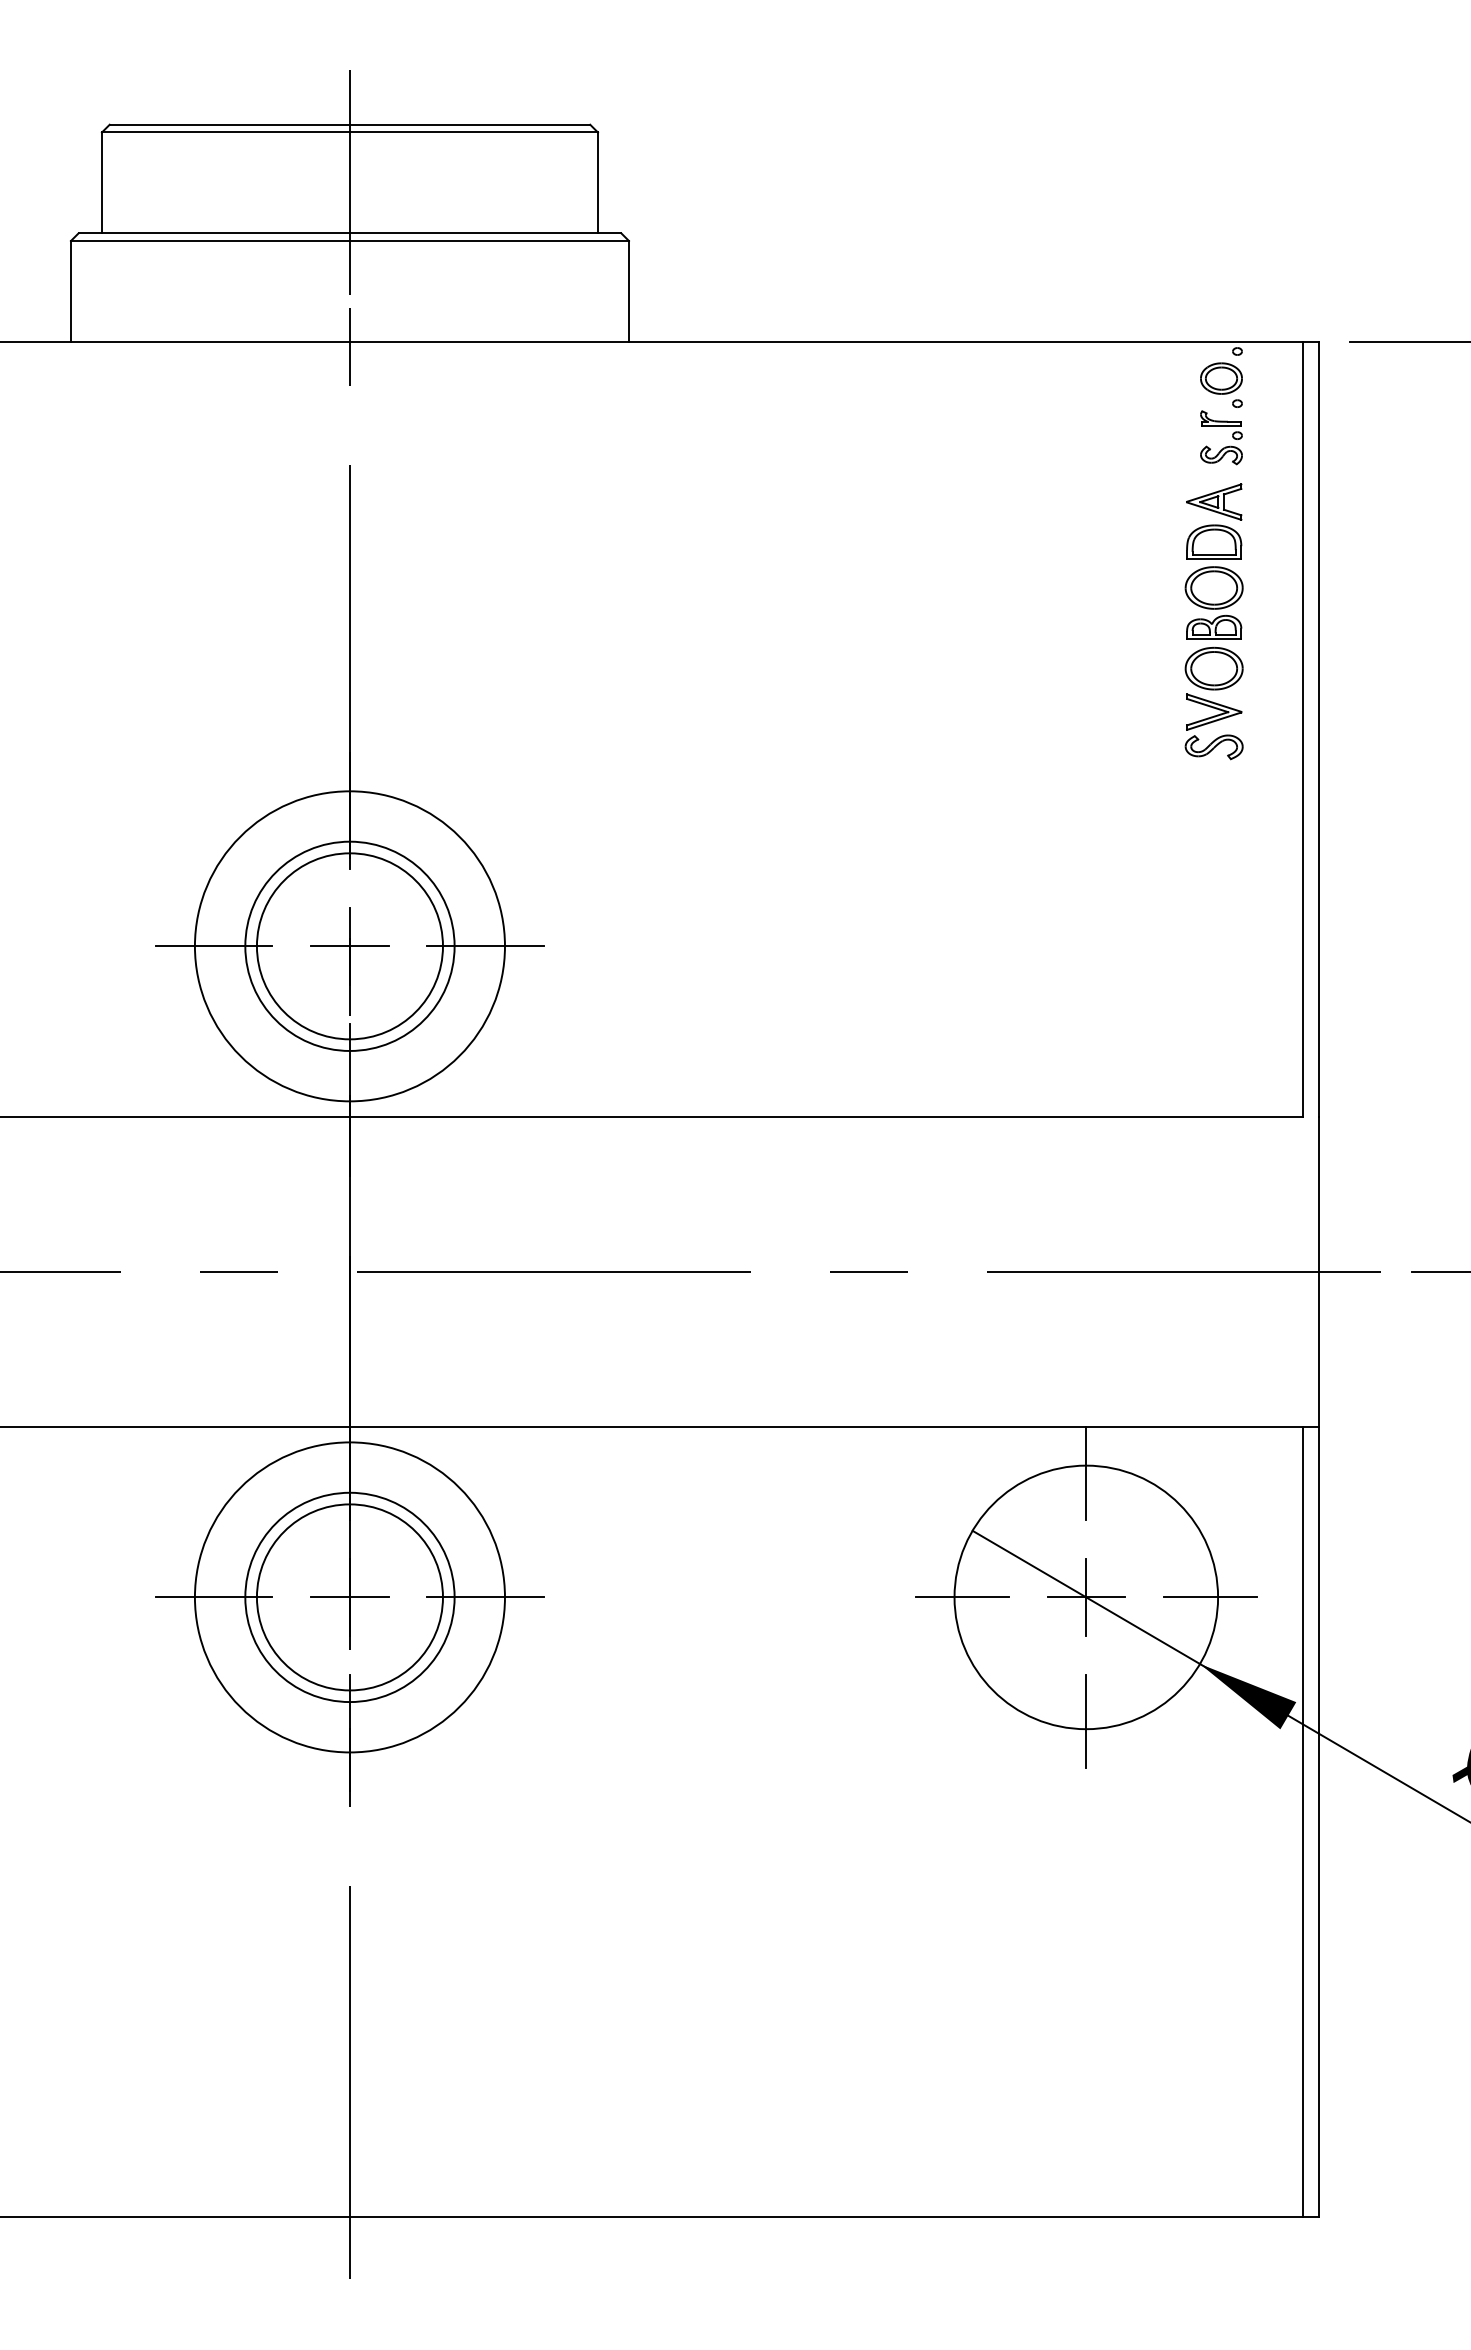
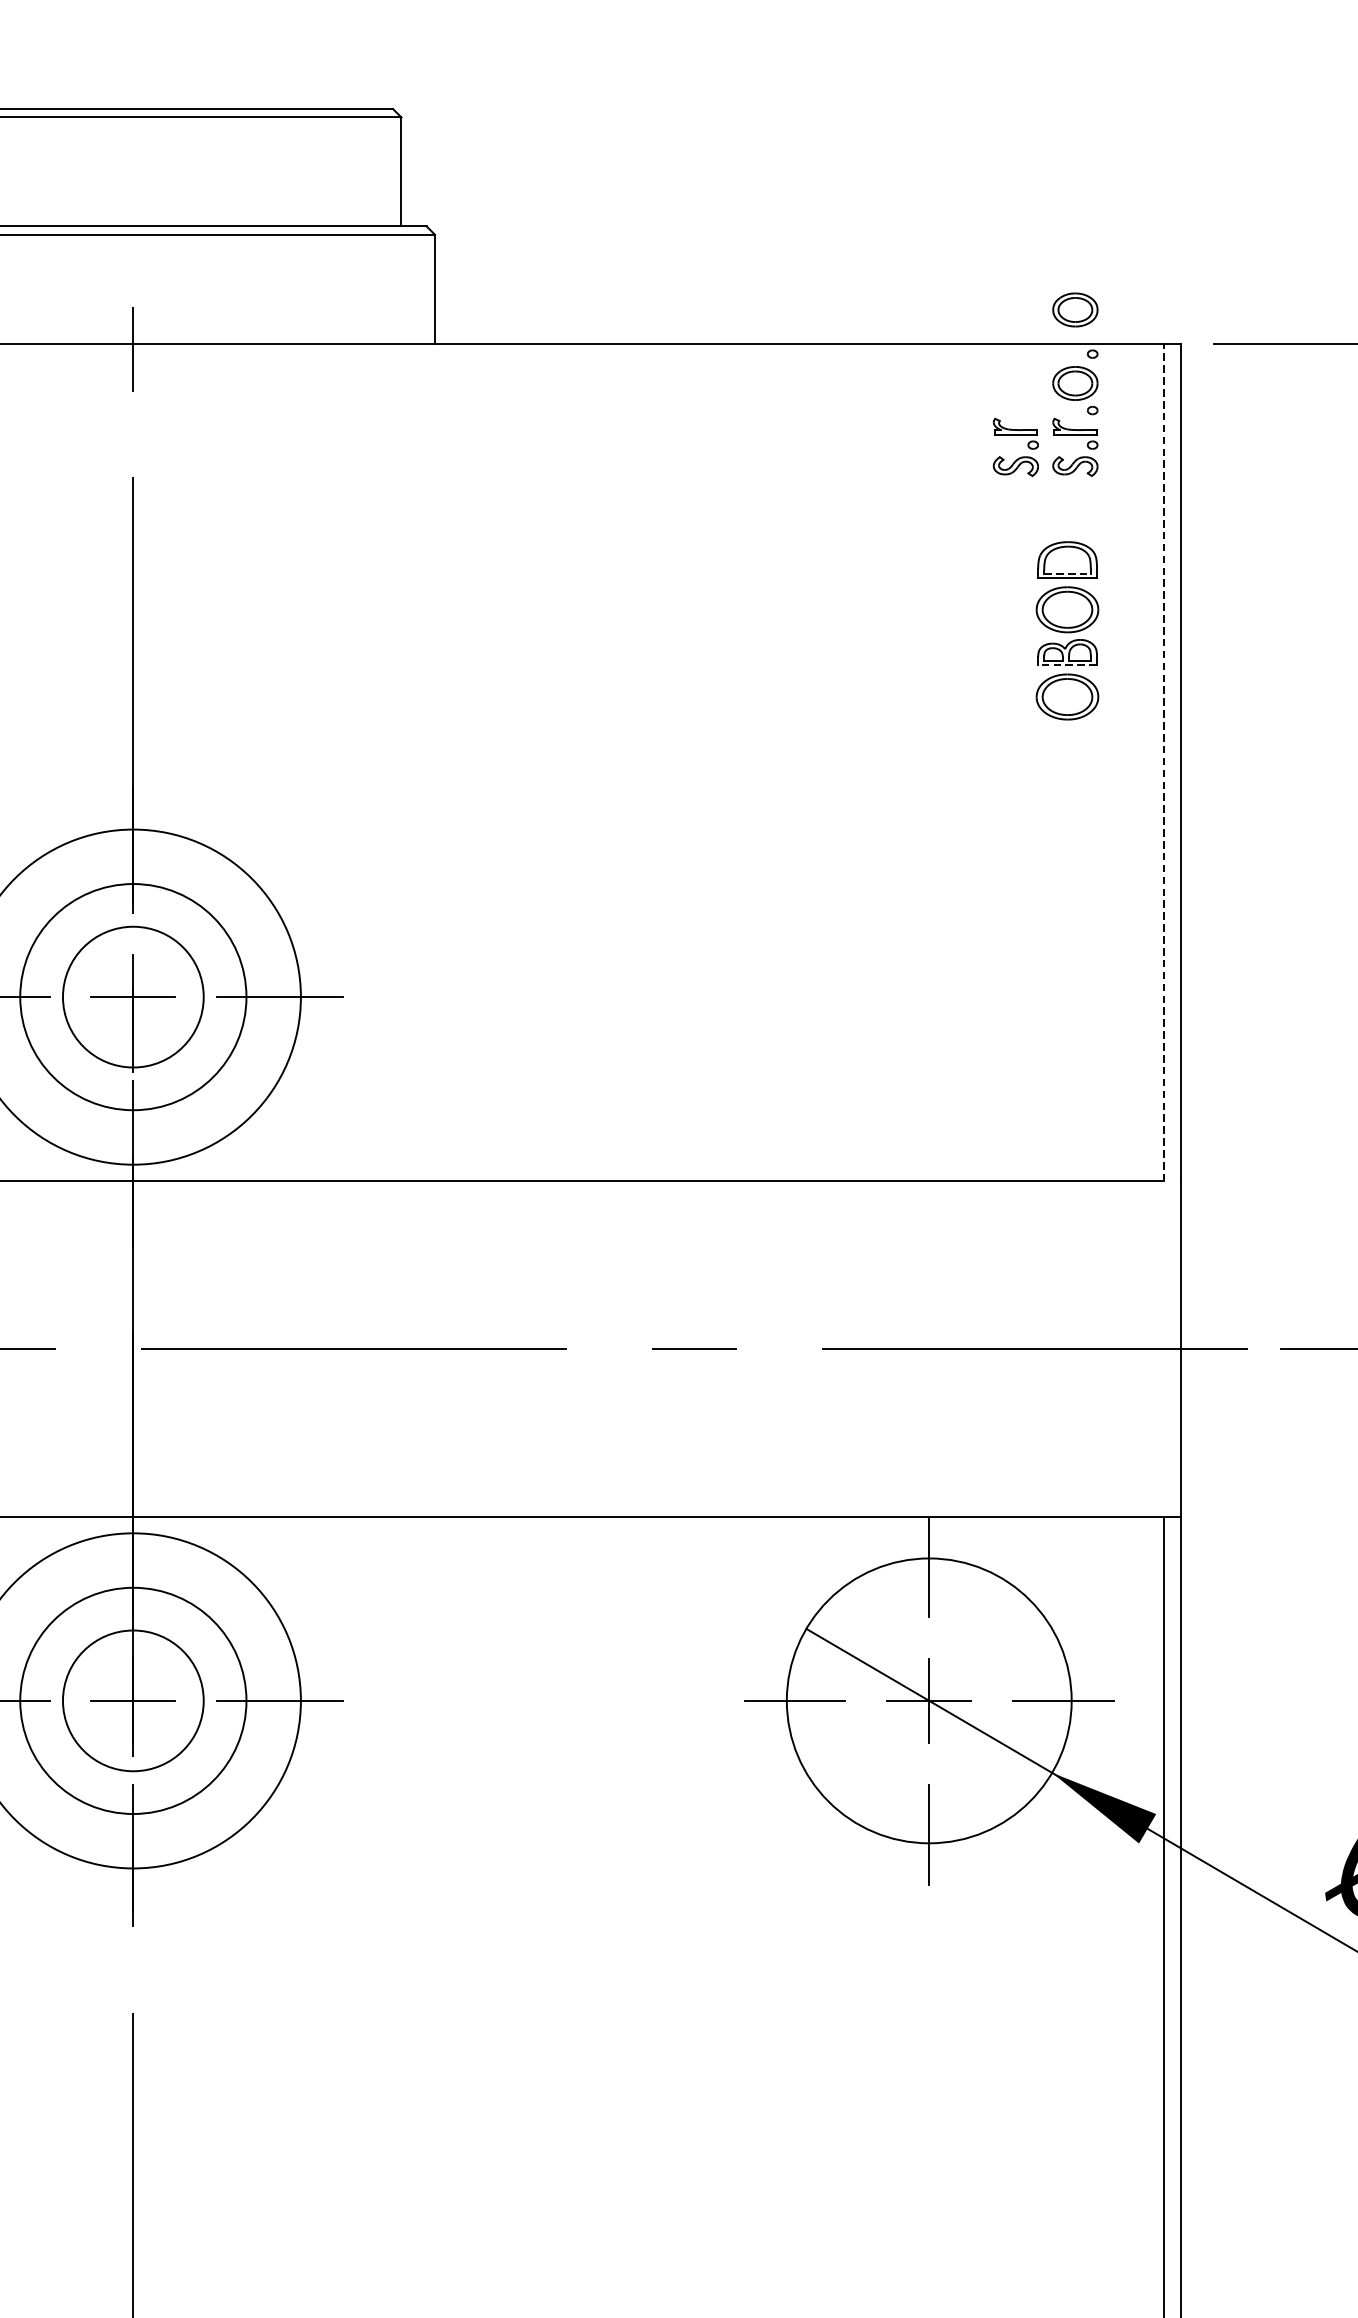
line: (349, 182) -> (132, 171), removed
part: (1221, 310) -> (1075, 309), added
part: (1170, 446) -> (1020, 456), added
part: (1214, 501) -> (1067, 516), removed
line: (1214, 554) -> (1067, 573), solid -> dashed
line: (1213, 639) -> (1066, 665), solid -> dashed
part: (1213, 726) -> (1066, 759), removed
line: (1303, 729) -> (1164, 762), solid -> dashed
circle: (349, 946) -> (132, 997), size x0.7
circle: (349, 1597) -> (132, 1700), size x0.7

